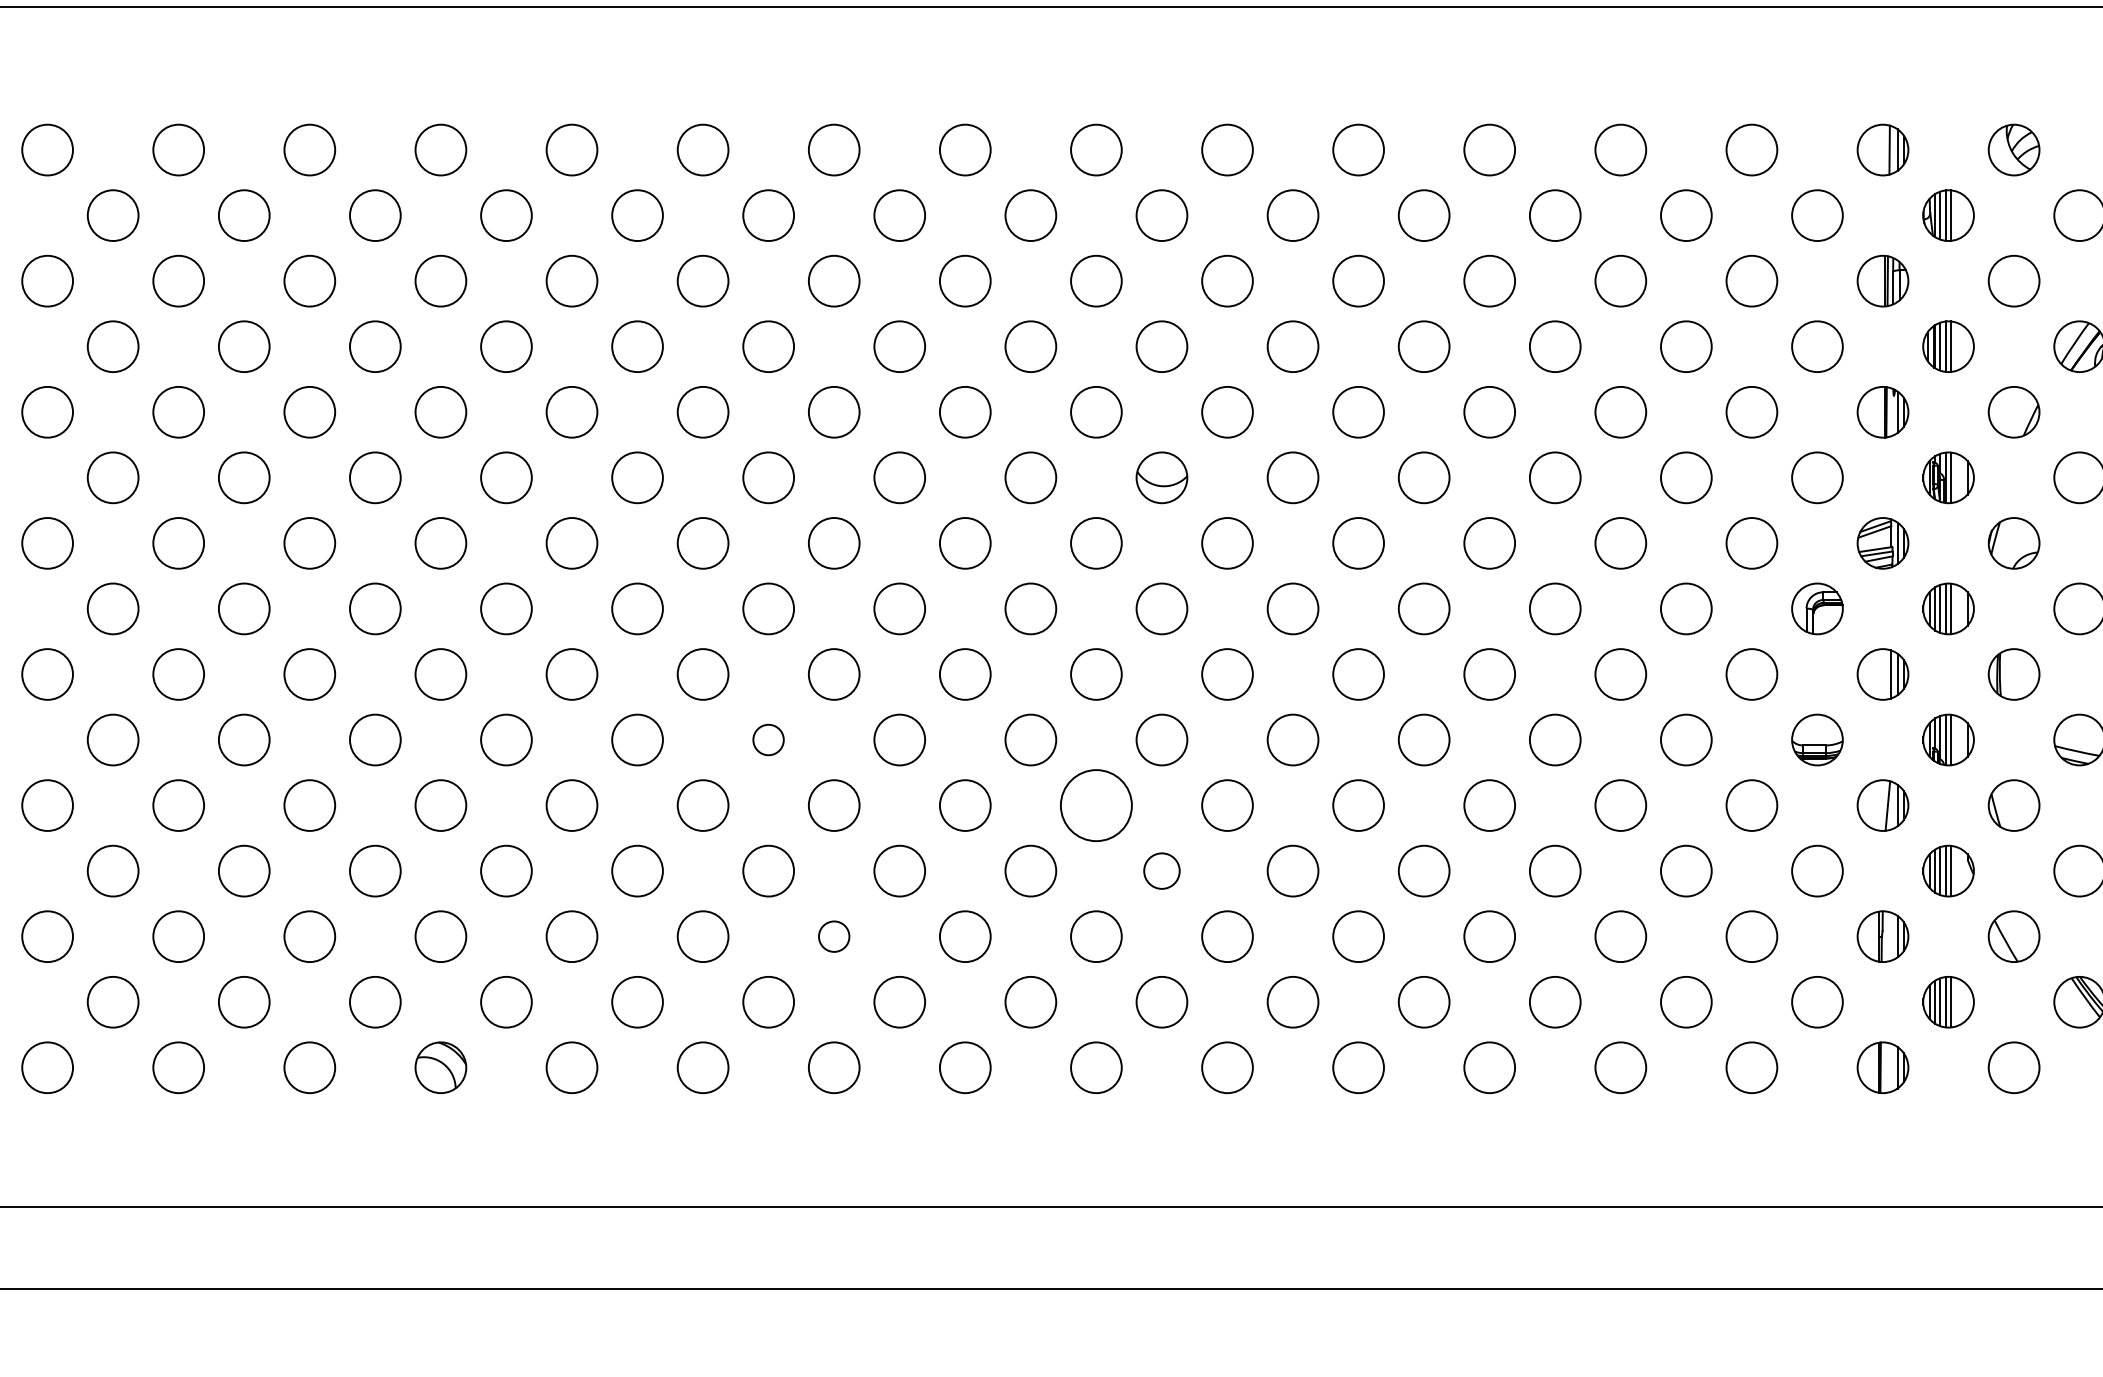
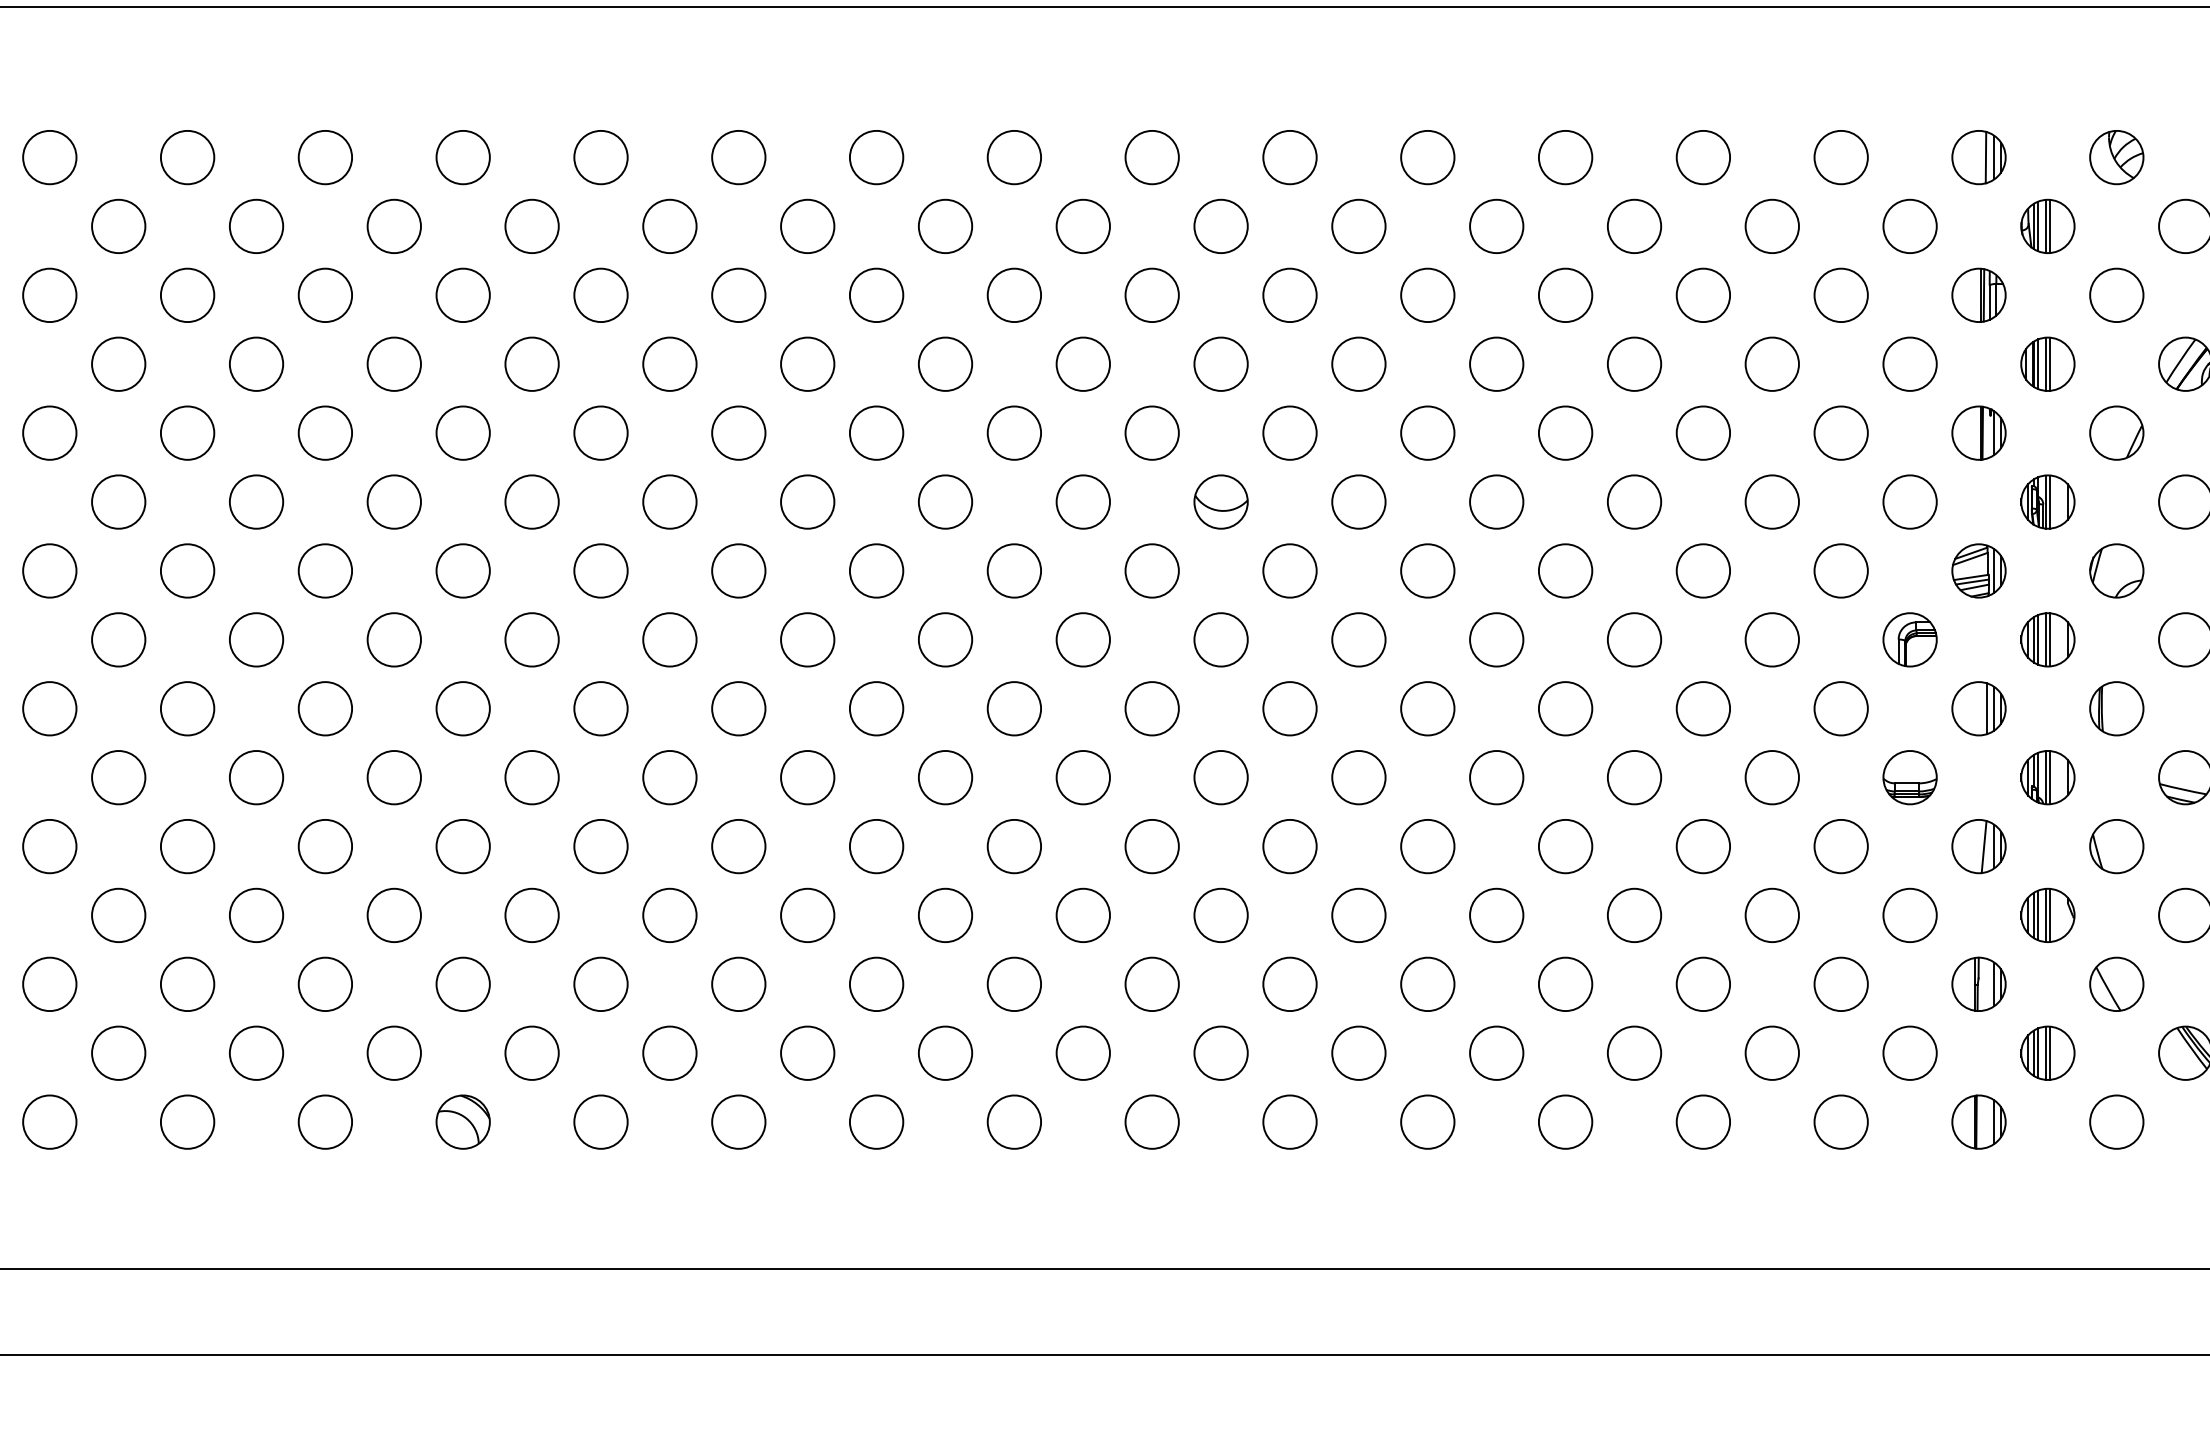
circle: (768, 739) -> (807, 777), size x1.67
circle: (1096, 805) -> (1152, 846), size x0.71
circle: (1161, 870) -> (1220, 914), size x1.43
circle: (833, 936) -> (875, 984), size x1.67

